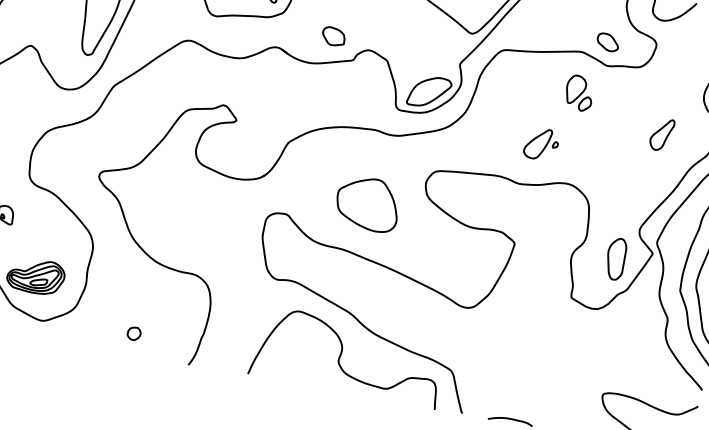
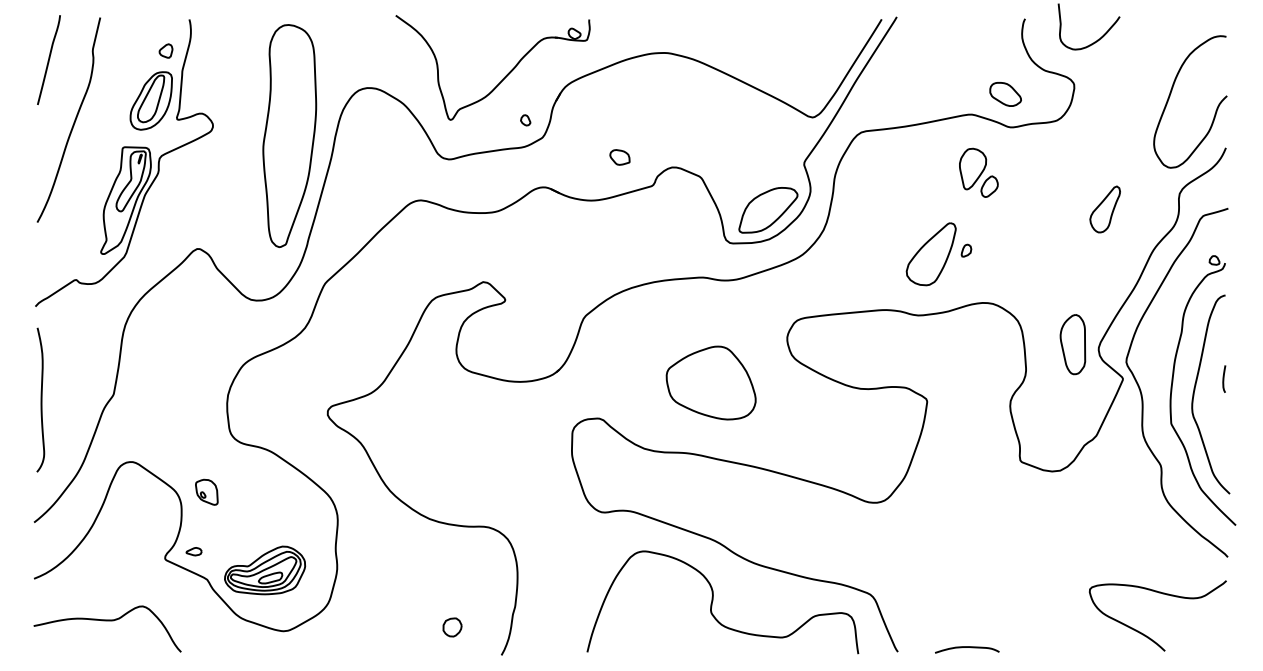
part: (333, 36) -> (619, 157), size x0.6
part: (541, 144) -> (938, 254), size x1.4
part: (615, 258) -> (1072, 344), moved
part: (134, 333) -> (452, 627), moved

